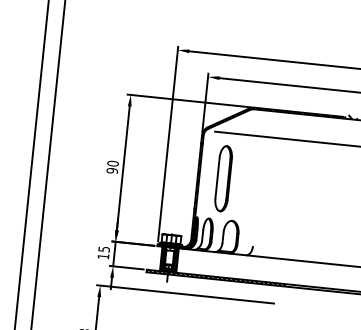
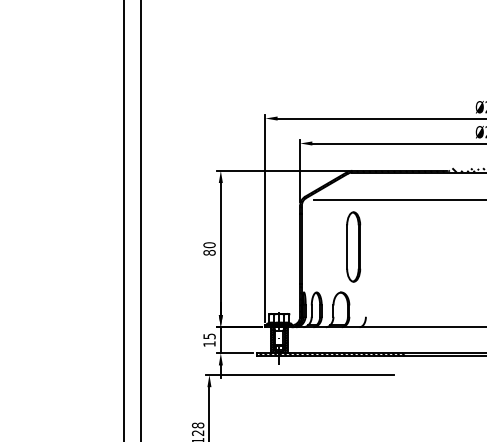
text: (112, 170) -> (209, 252), 90 -> 80
part: (223, 178) -> (353, 246), moved

